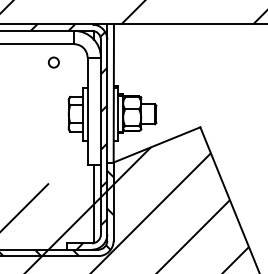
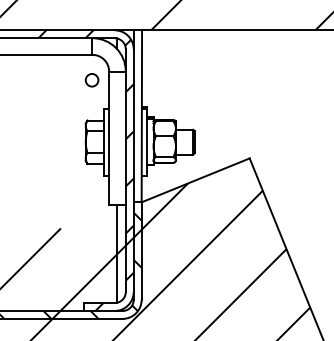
circle: (53, 62) -> (91, 80), moved

